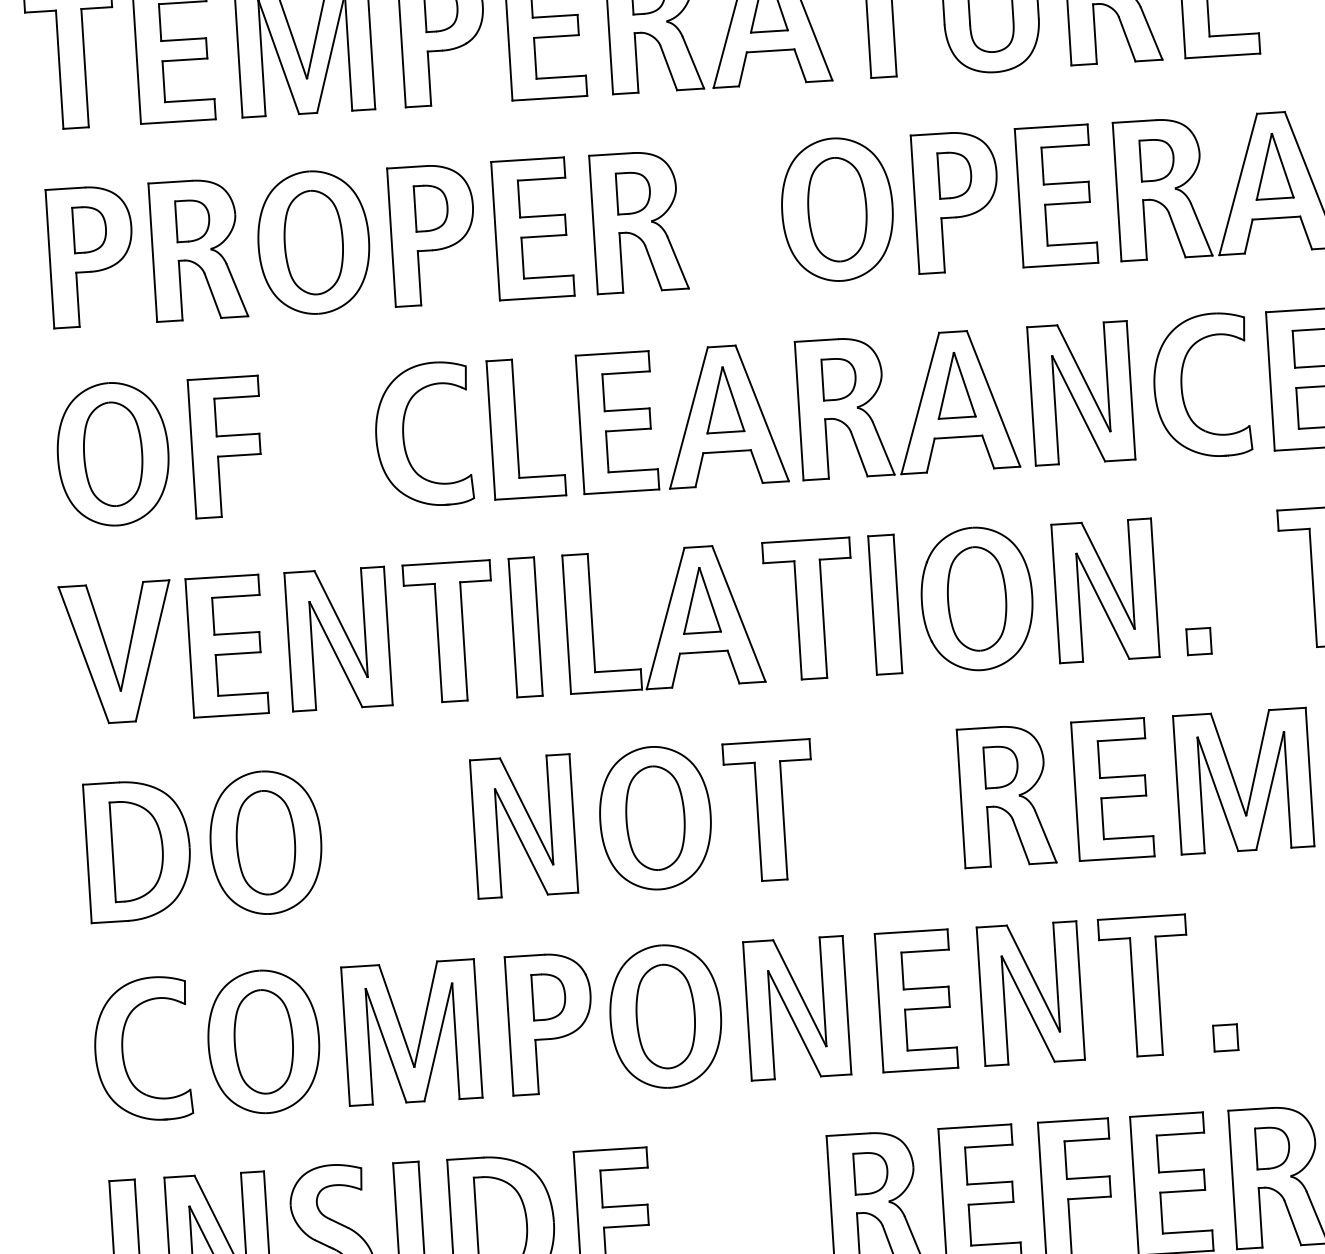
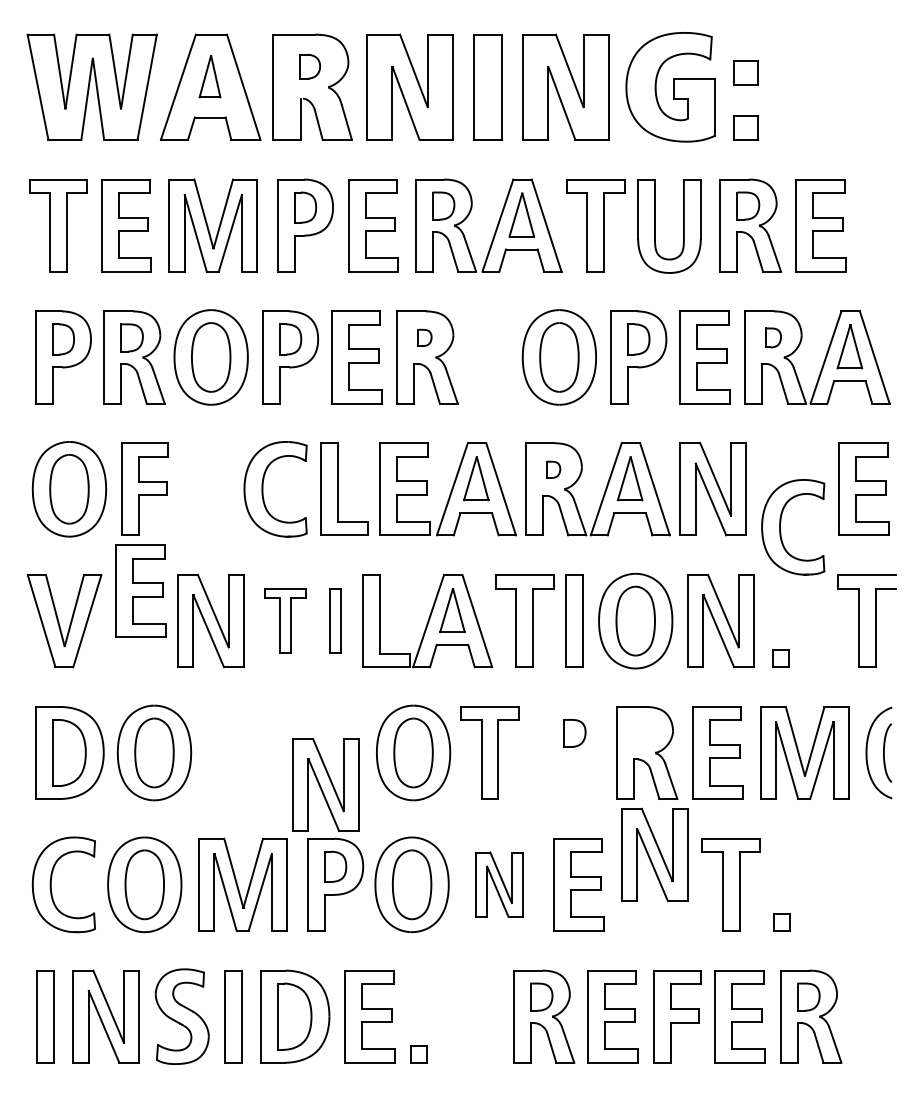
part: (1157, 159) -> (773, 337), size x0.7
part: (632, 192) -> (424, 337), size x0.6
part: (839, 378) -> (553, 469), size x0.6
part: (1184, 393) -> (781, 531), moved
part: (525, 626) -> (335, 620), size x0.7
part: (450, 631) -> (285, 620), size x0.7
part: (226, 645) -> (140, 590), moved
part: (1000, 767) -> (574, 733), moved
part: (523, 825) -> (325, 784), moved
part: (1030, 993) -> (654, 854), moved
part: (797, 1007) -> (499, 884), size x0.7

